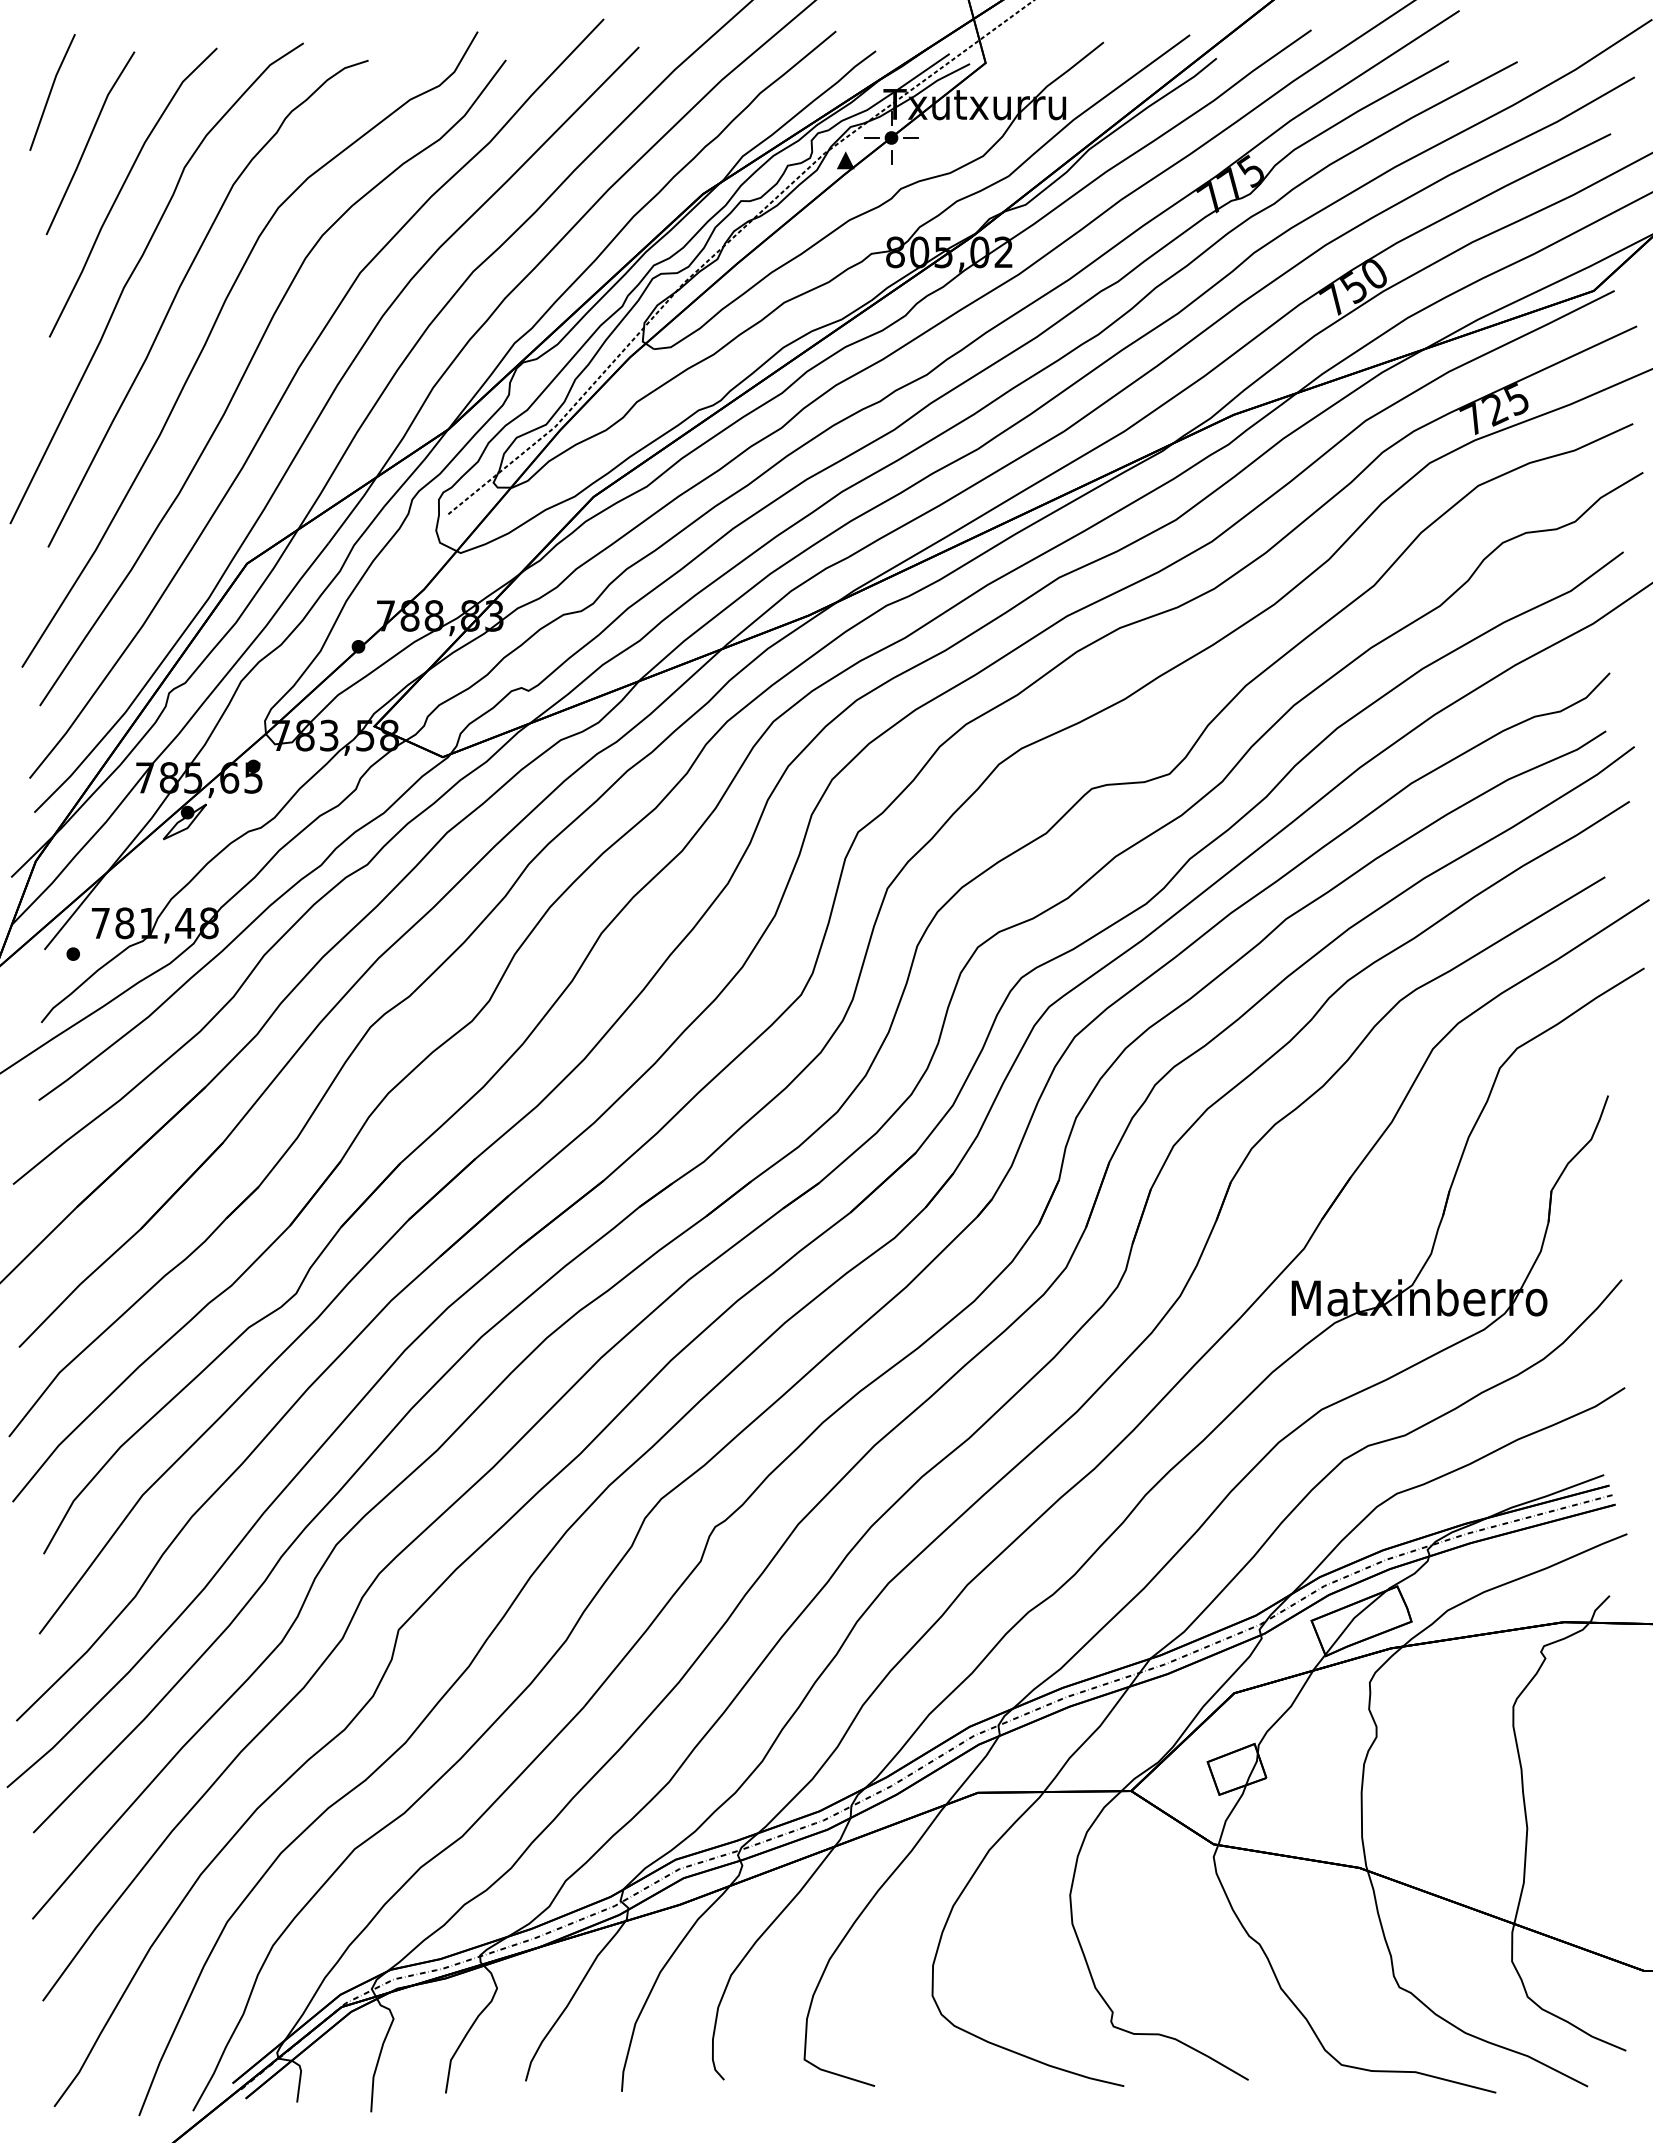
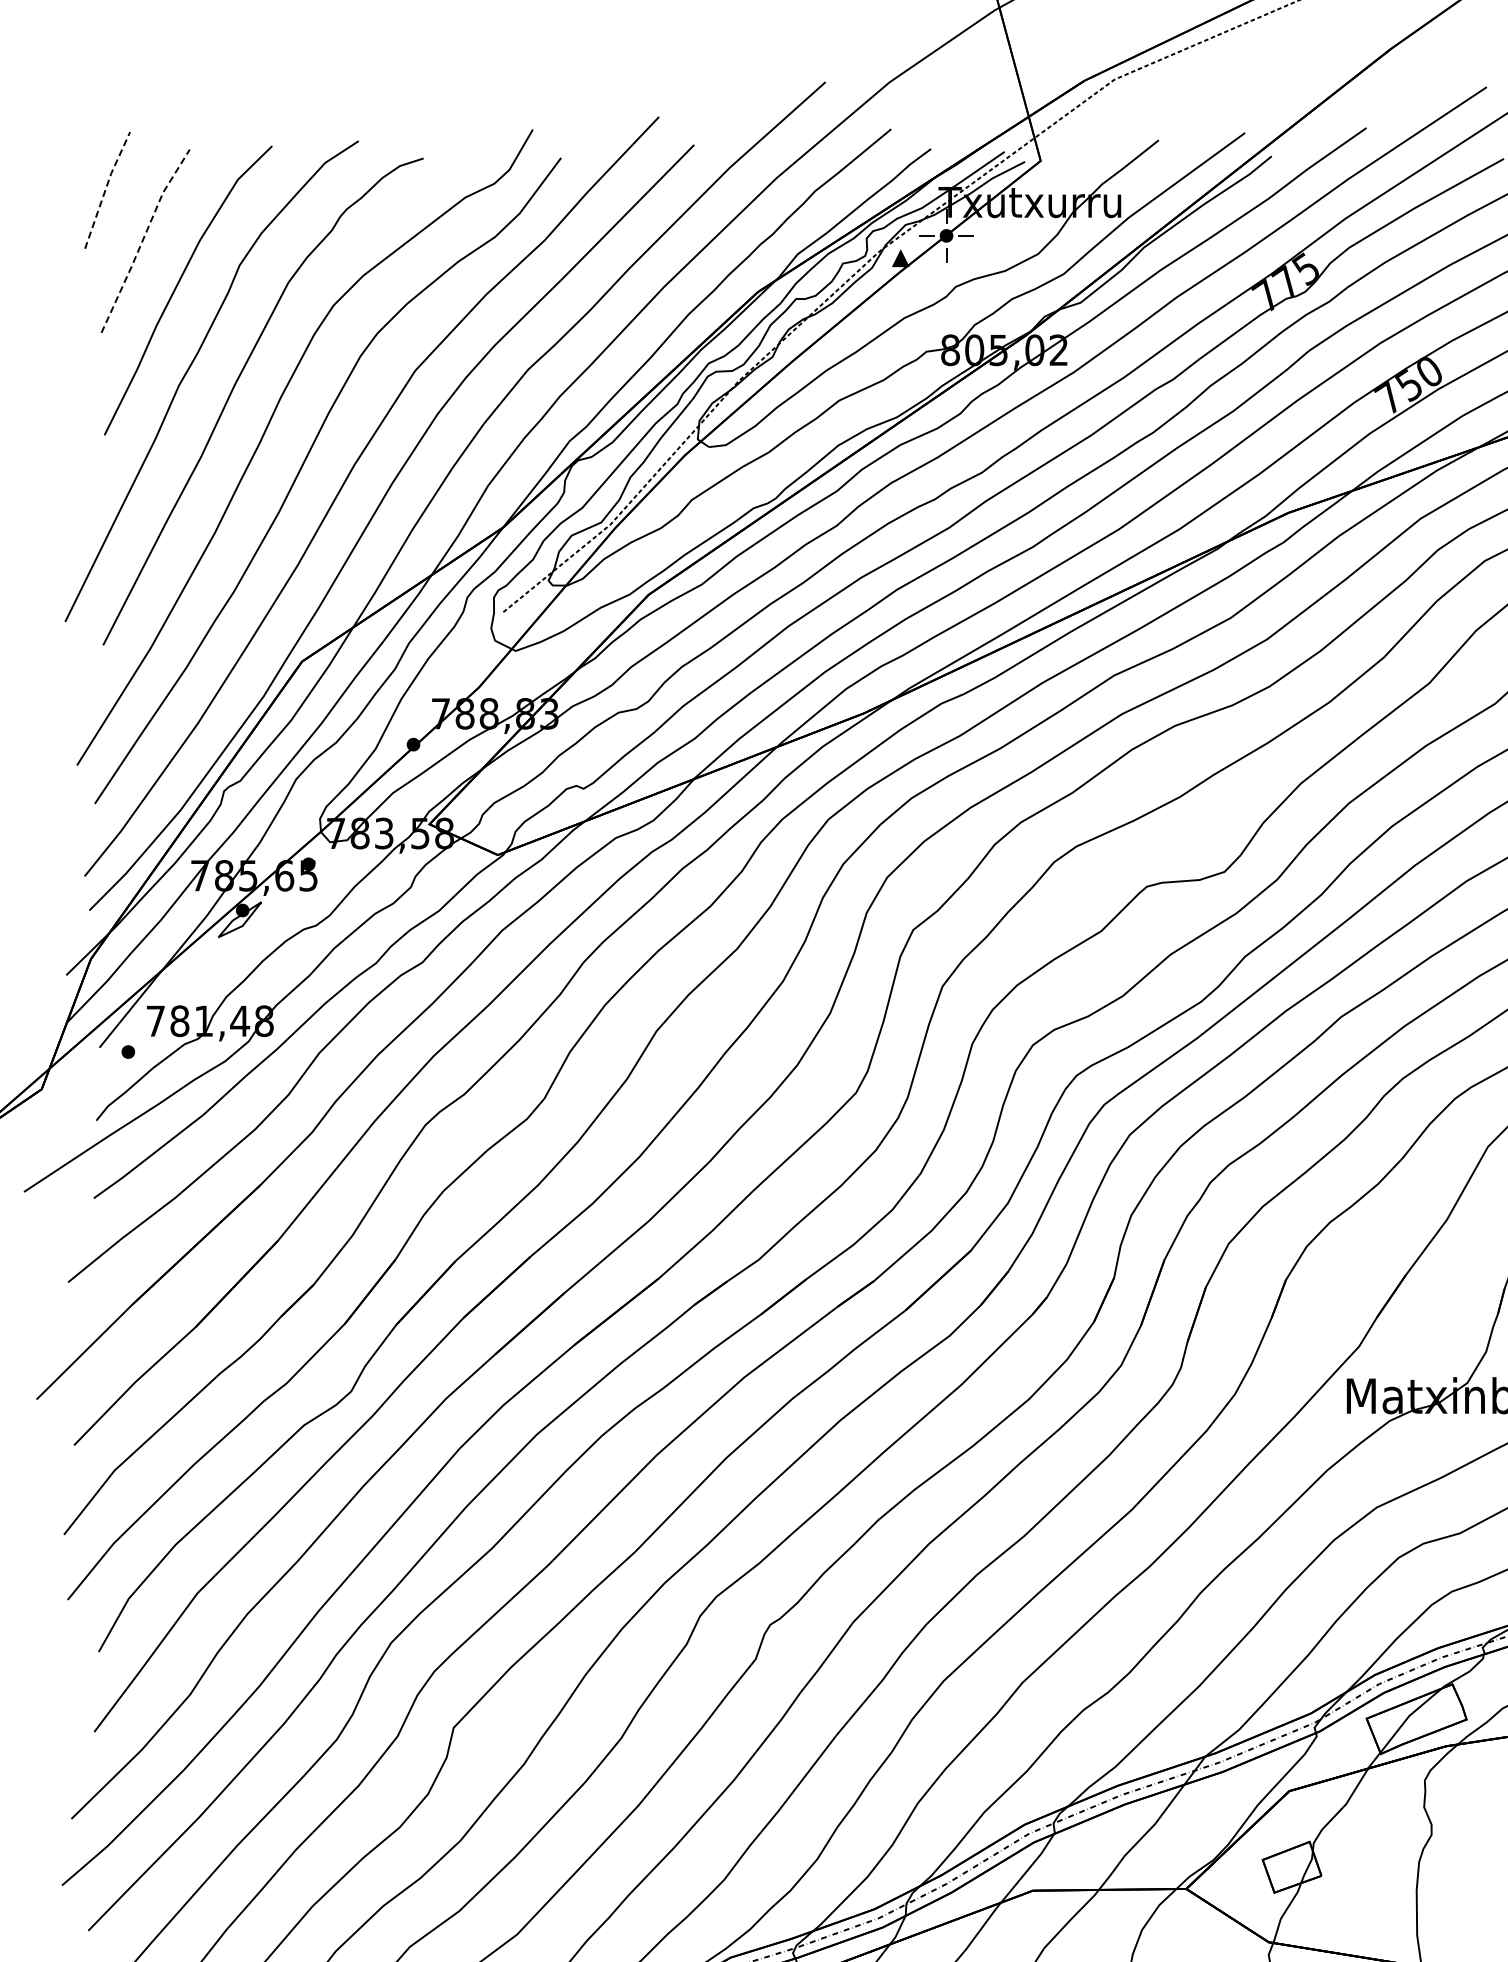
line: (51, 90) -> (106, 188), solid -> dashed
line: (88, 141) -> (143, 239), solid -> dashed

